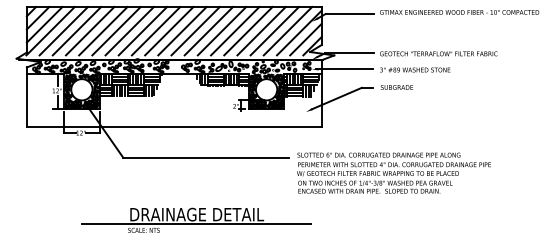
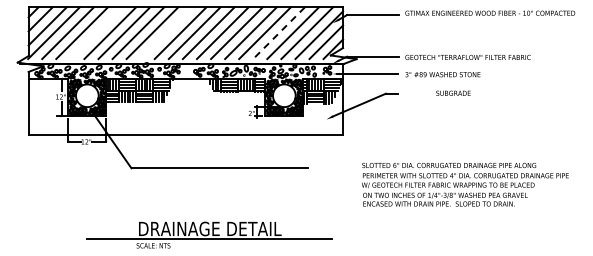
line: (89, 31) -> (95, 33), removed
line: (156, 31) -> (166, 33), removed
line: (261, 31) -> (278, 33), solid -> dashed
text: (397, 86) -> (453, 92), moved
text: (394, 172) -> (465, 184), moved

